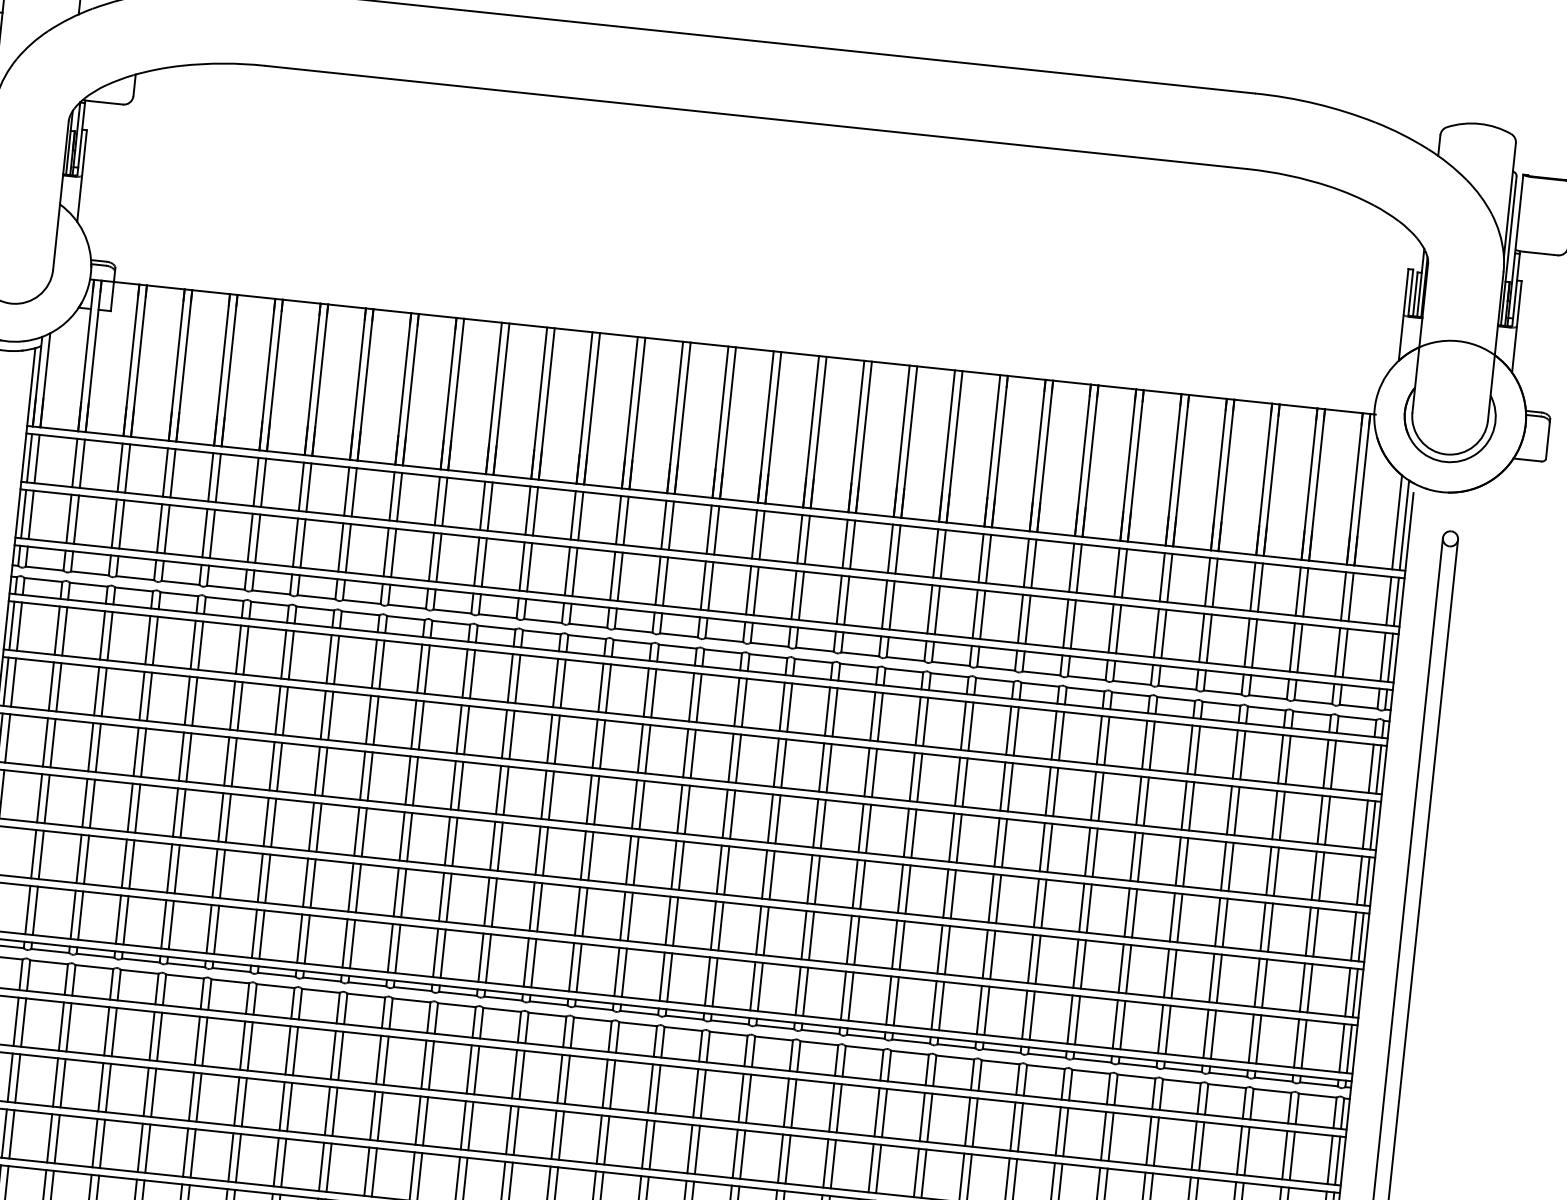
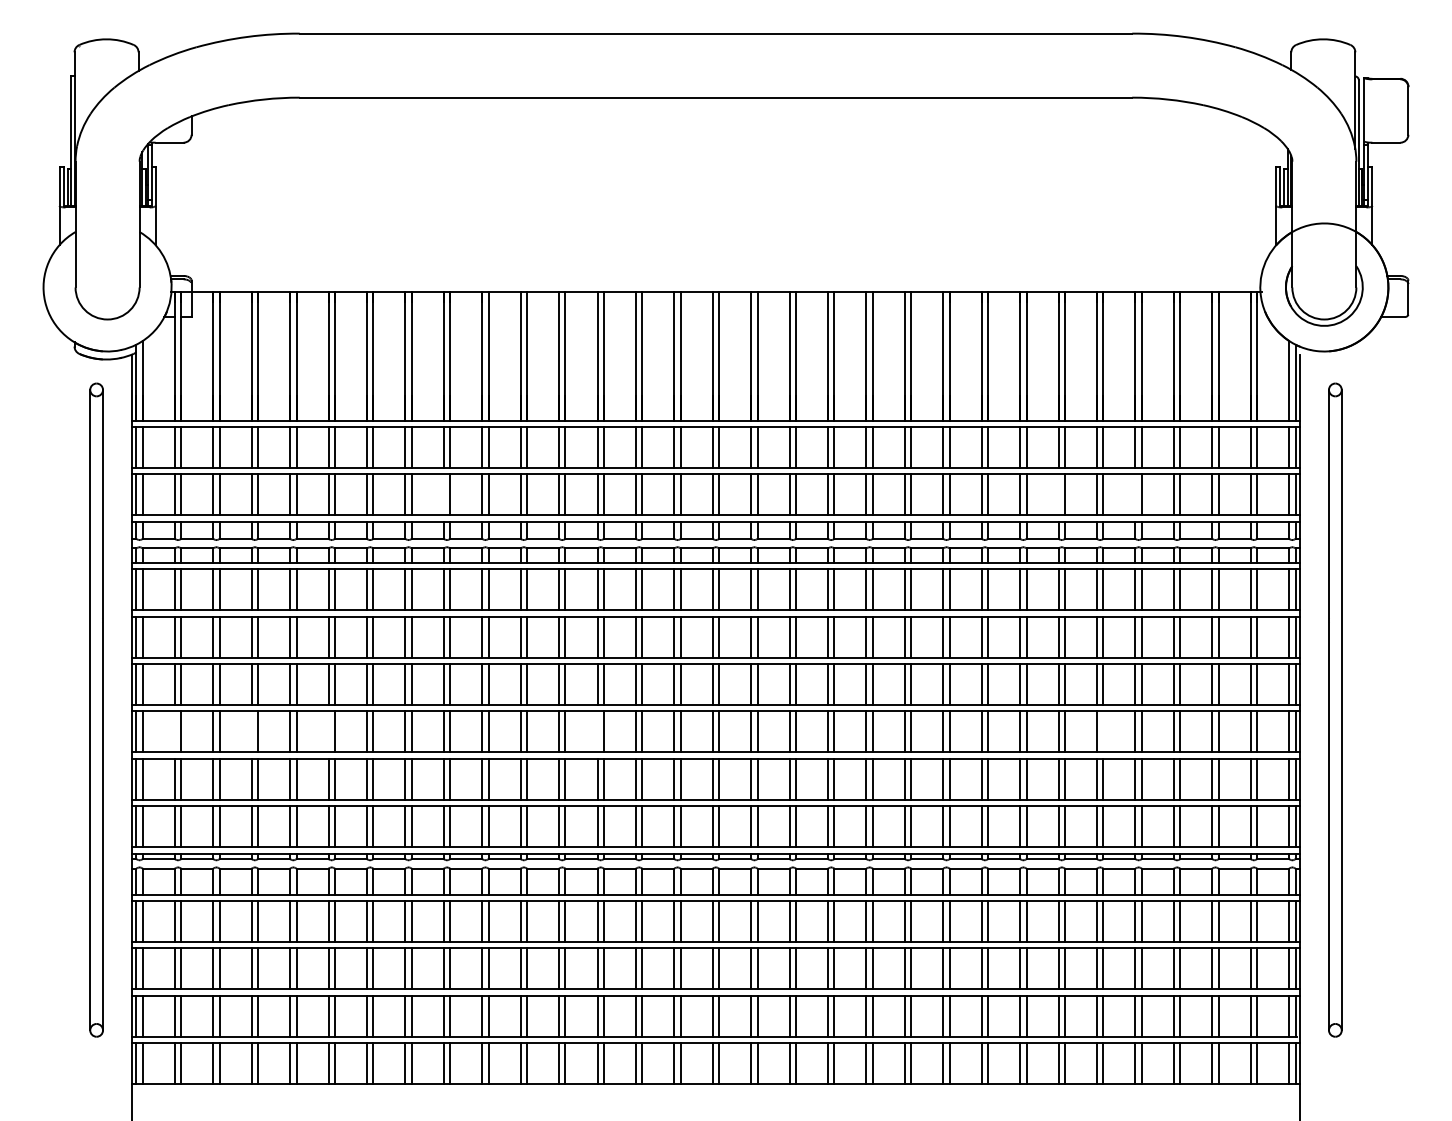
line: (385, 551) -> (443, 494), removed
line: (1111, 627) -> (1058, 494), removed
line: (1201, 637) -> (1135, 494), removed
line: (39, 797) -> (174, 731), removed
line: (130, 807) -> (251, 731), removed
line: (220, 816) -> (328, 731), removed
line: (538, 850) -> (597, 731), removed
line: (1134, 912) -> (1103, 731), removed

